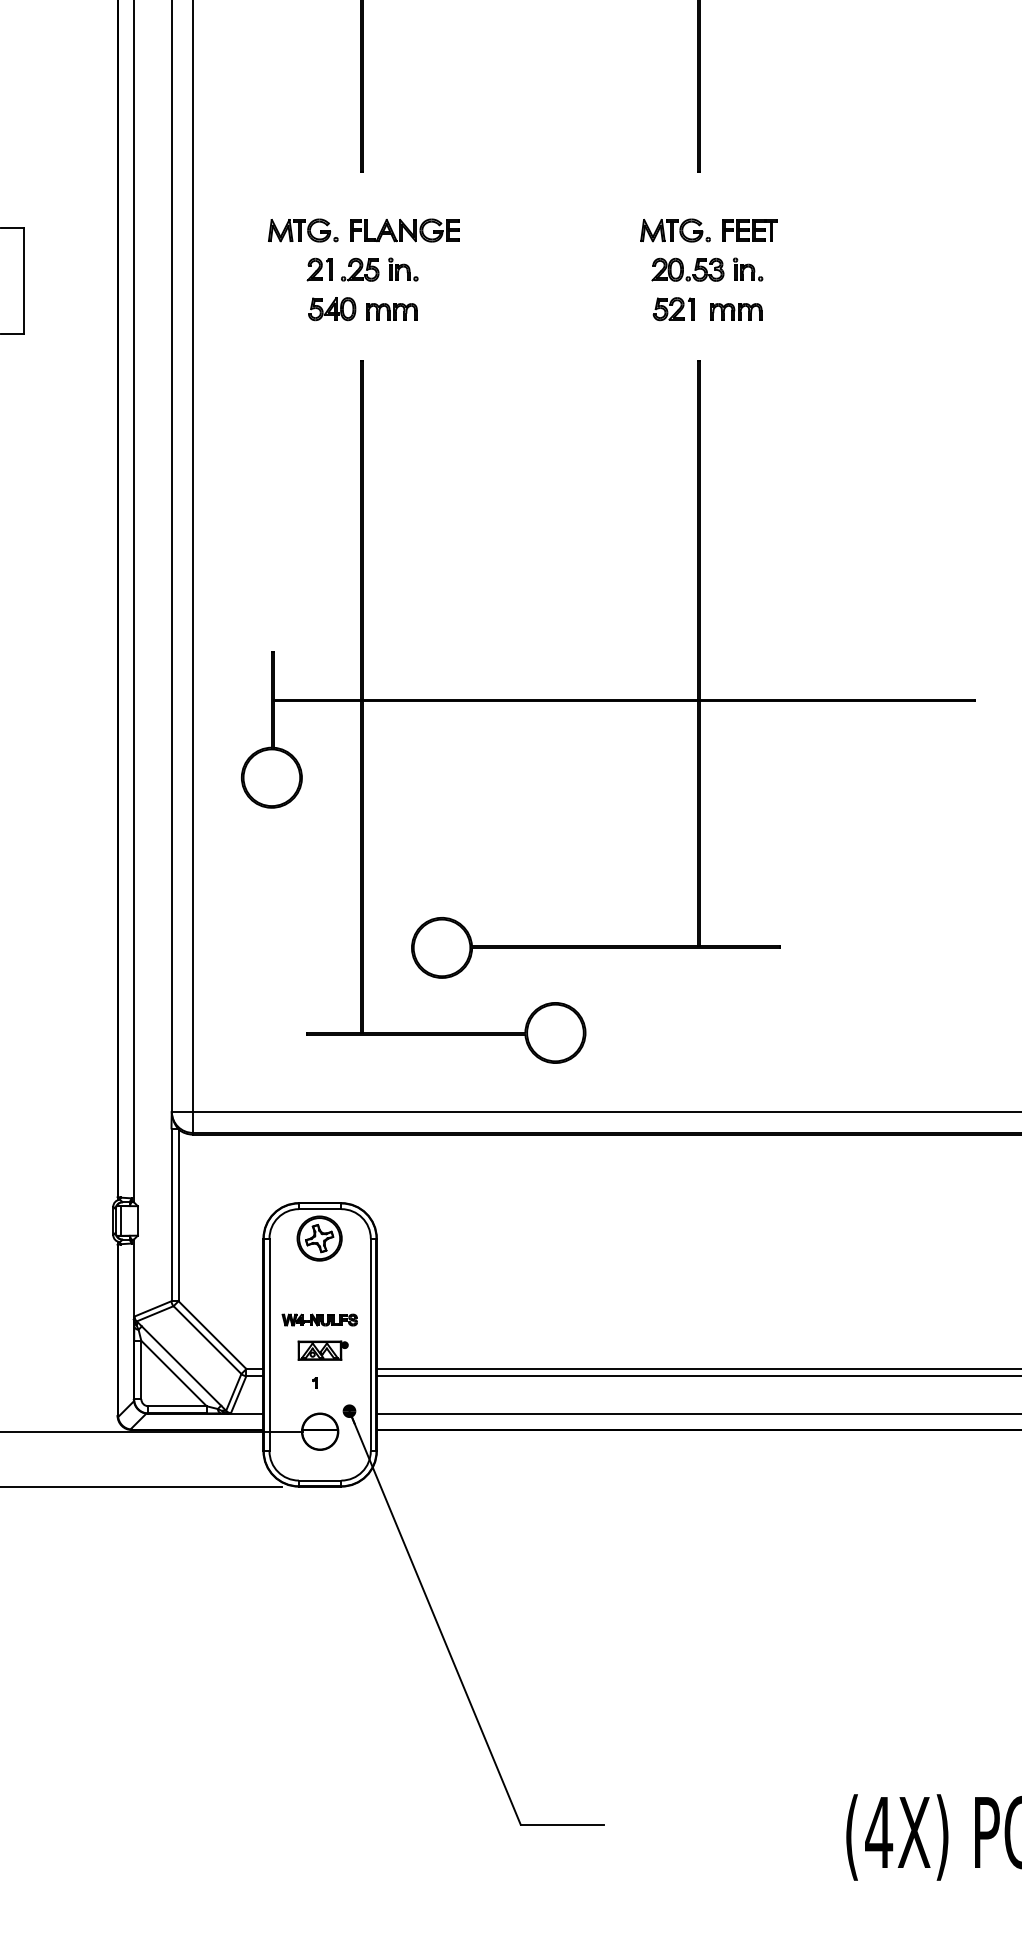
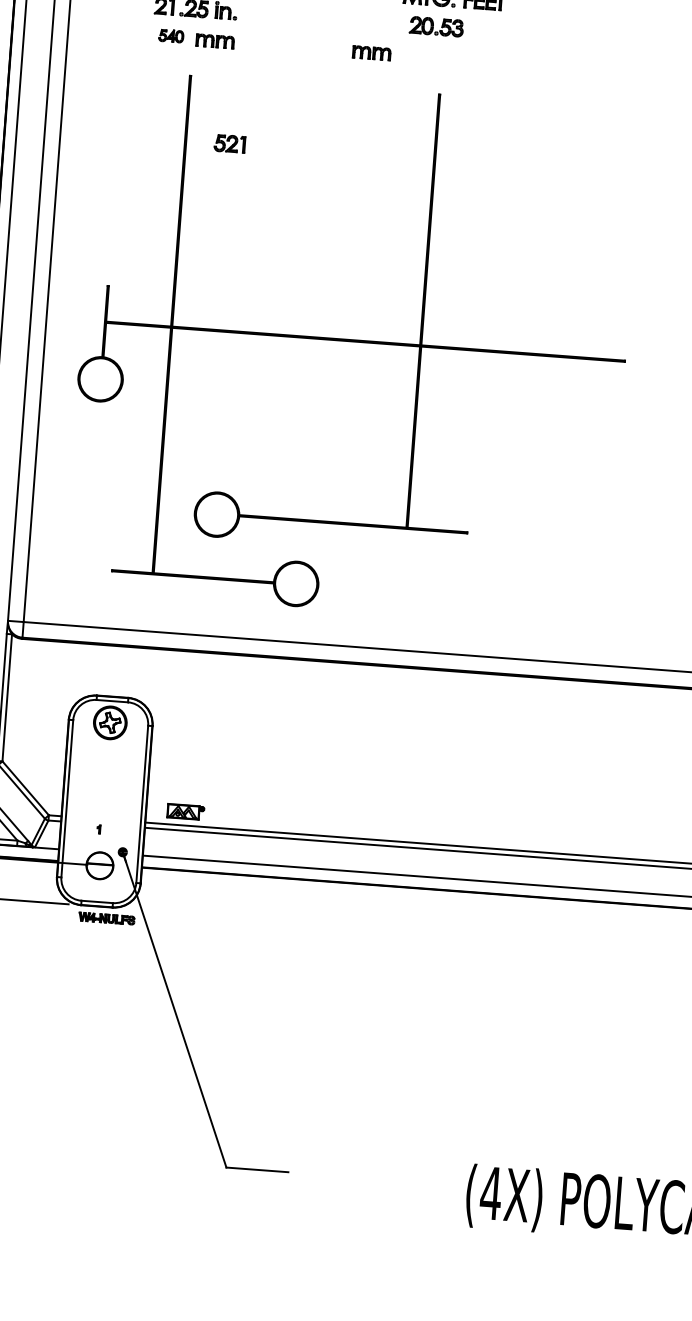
part: (748, 269) -> (481, 29), removed
part: (332, 309) -> (171, 36), size x0.7
part: (673, 309) -> (229, 144), moved
part: (736, 311) -> (371, 52), moved
part: (319, 1319) -> (106, 918), moved
part: (322, 1350) -> (185, 811), moved

